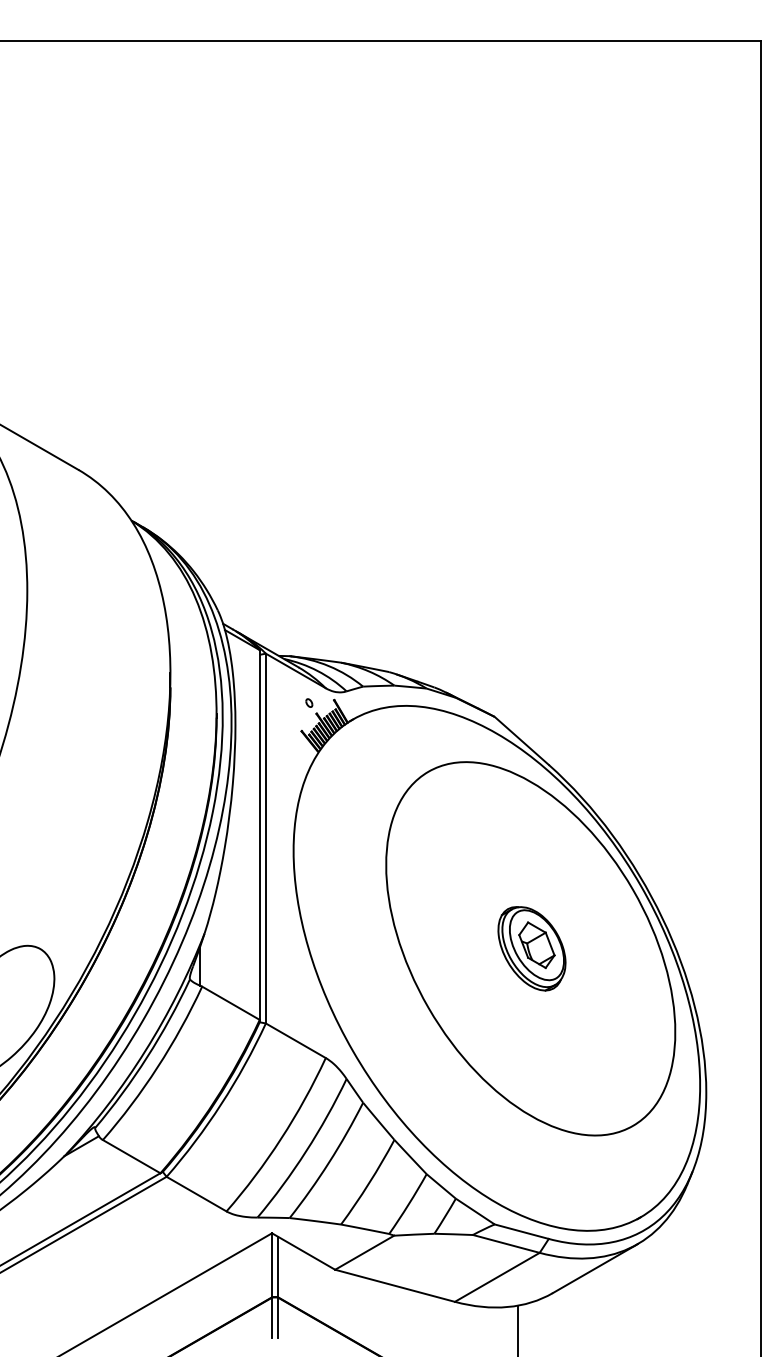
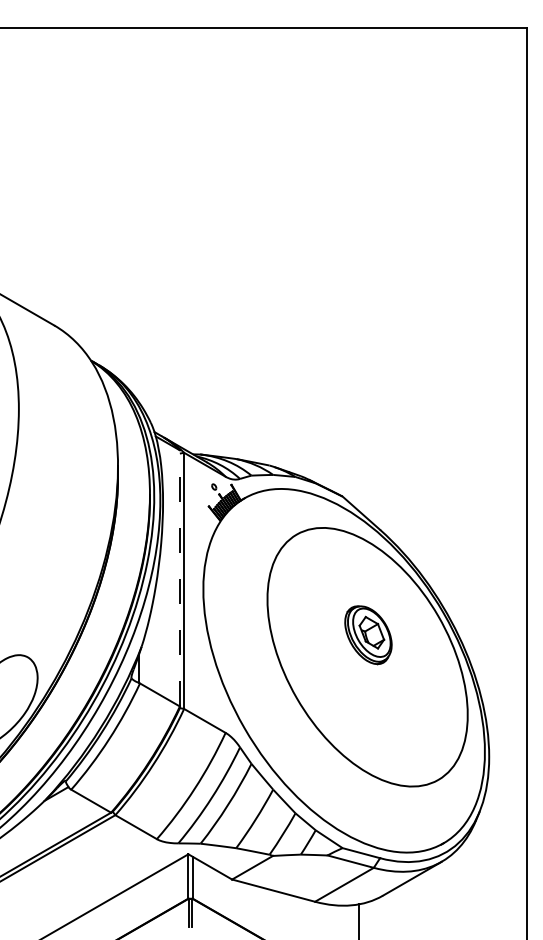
line: (259, 833) -> (179, 577), solid -> dashed
part: (532, 949) -> (368, 635), moved

